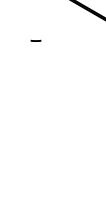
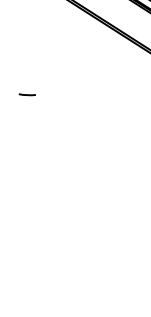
line: (35, 40) -> (26, 94), moved

